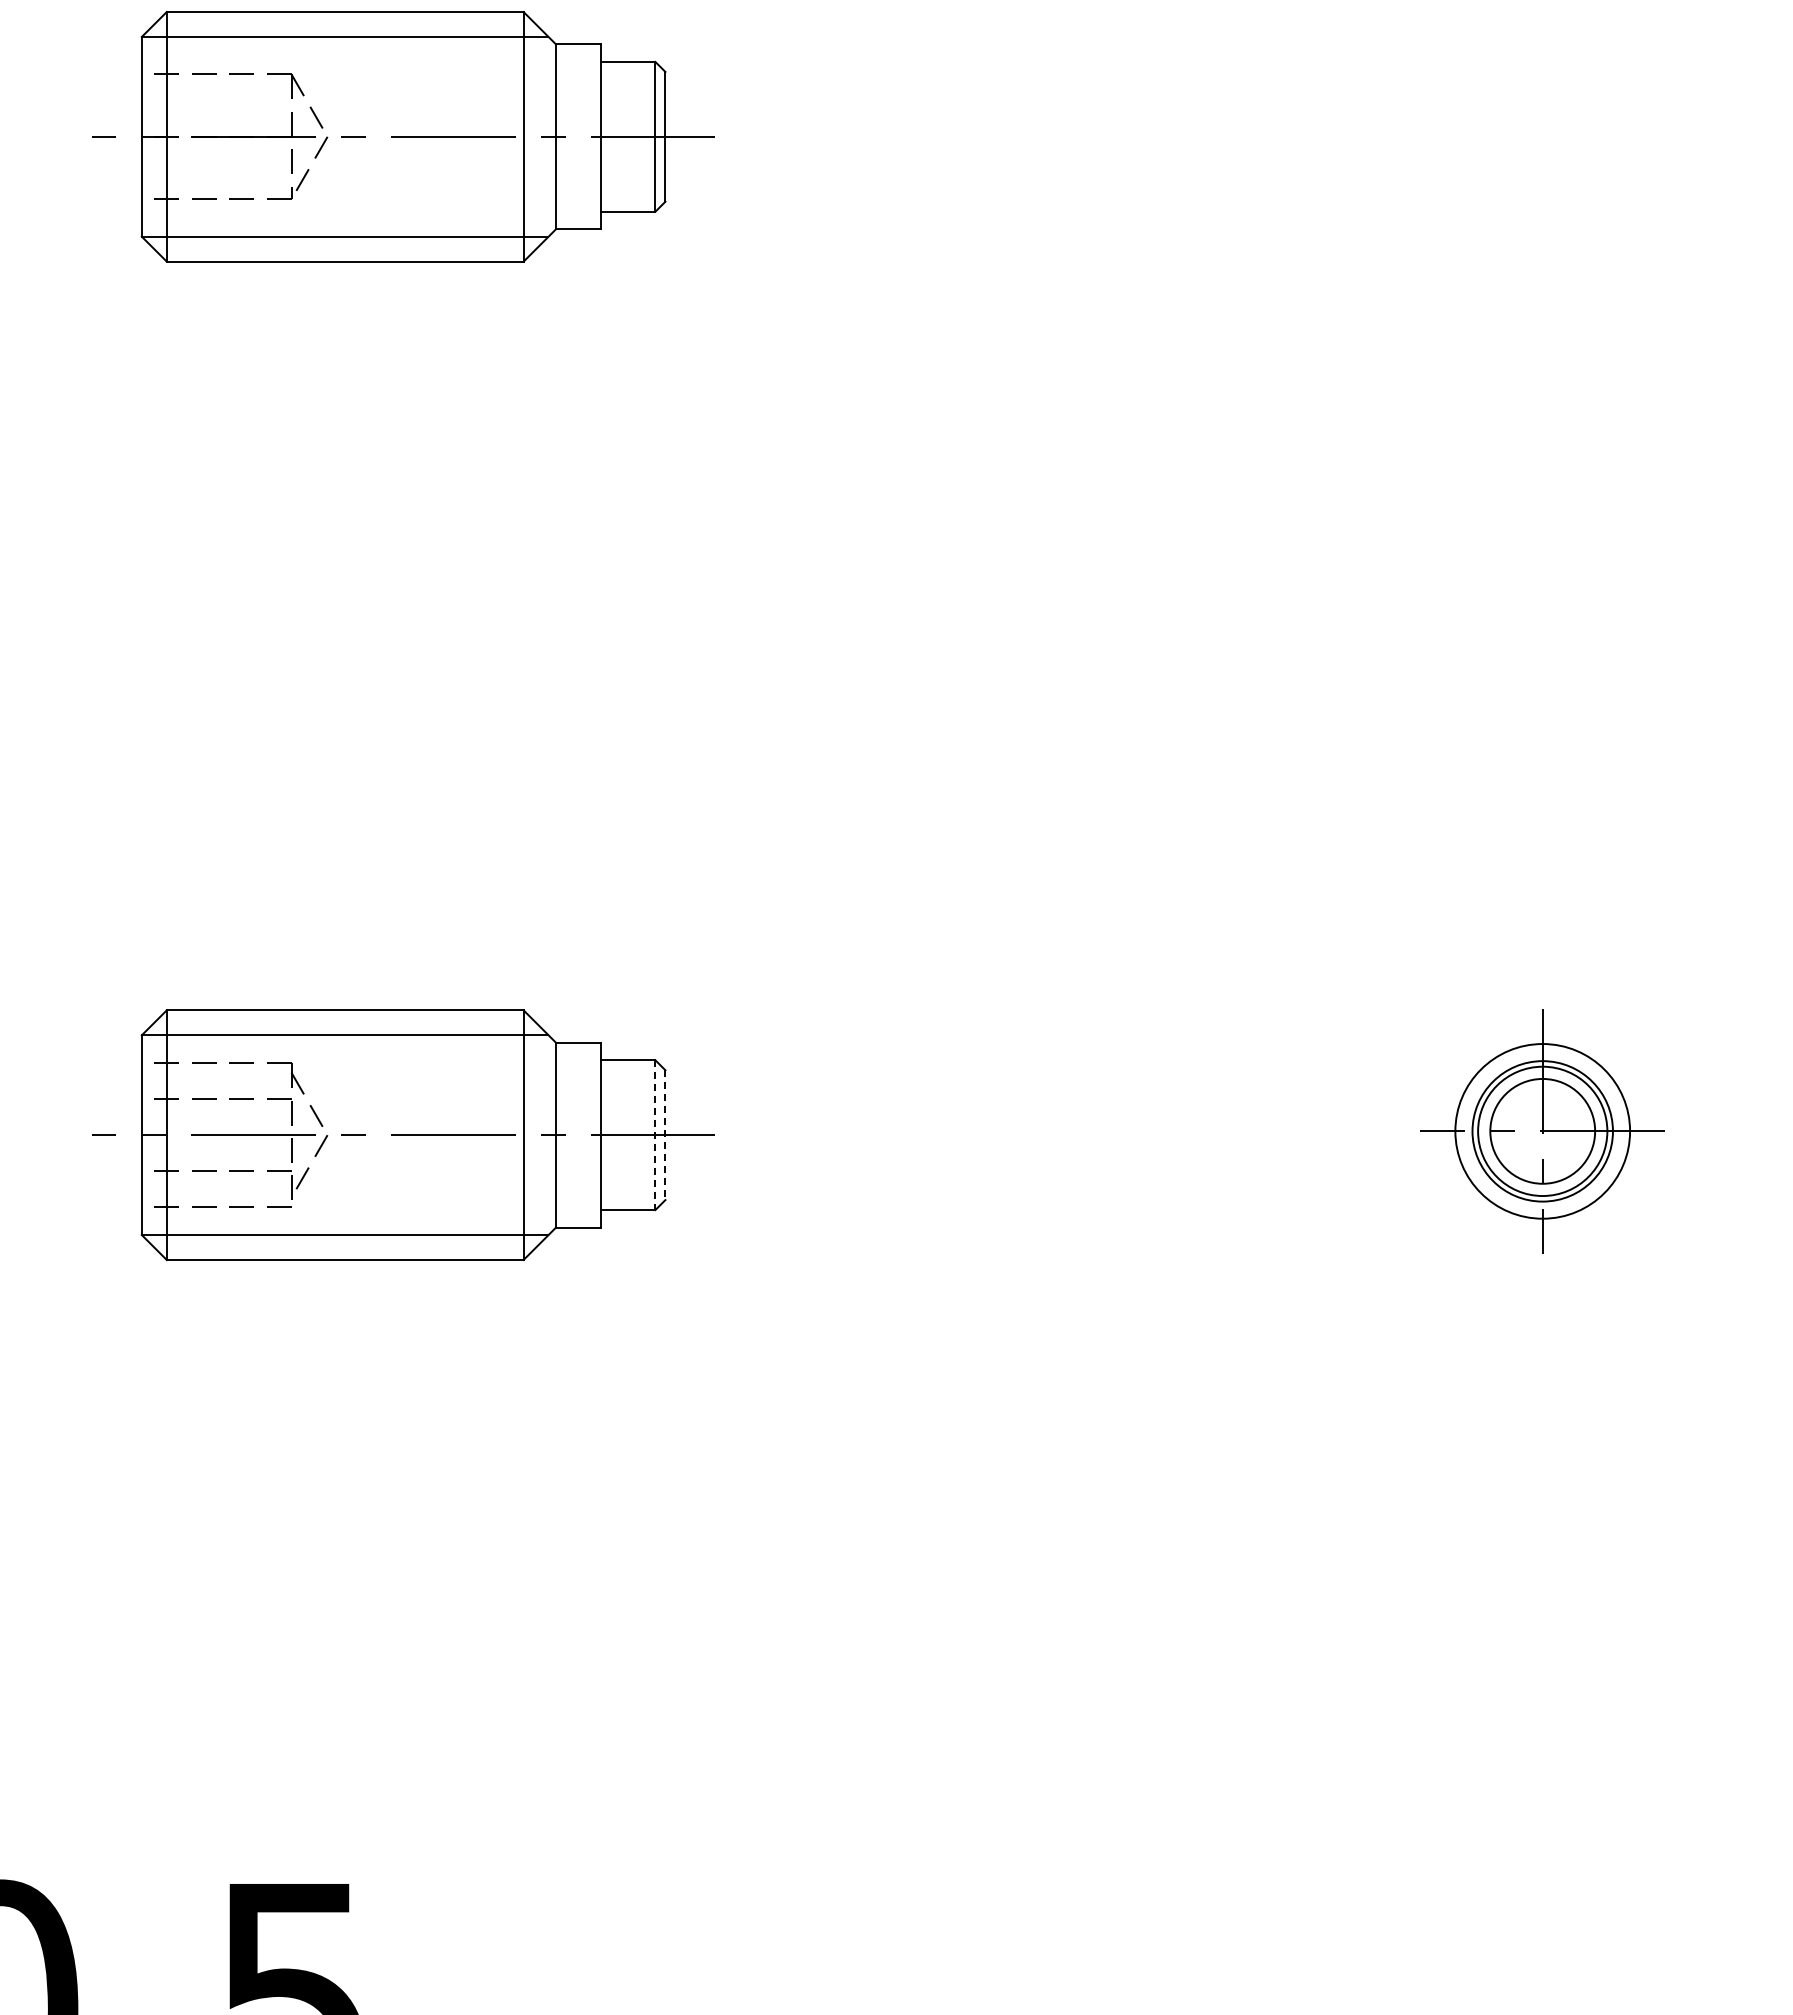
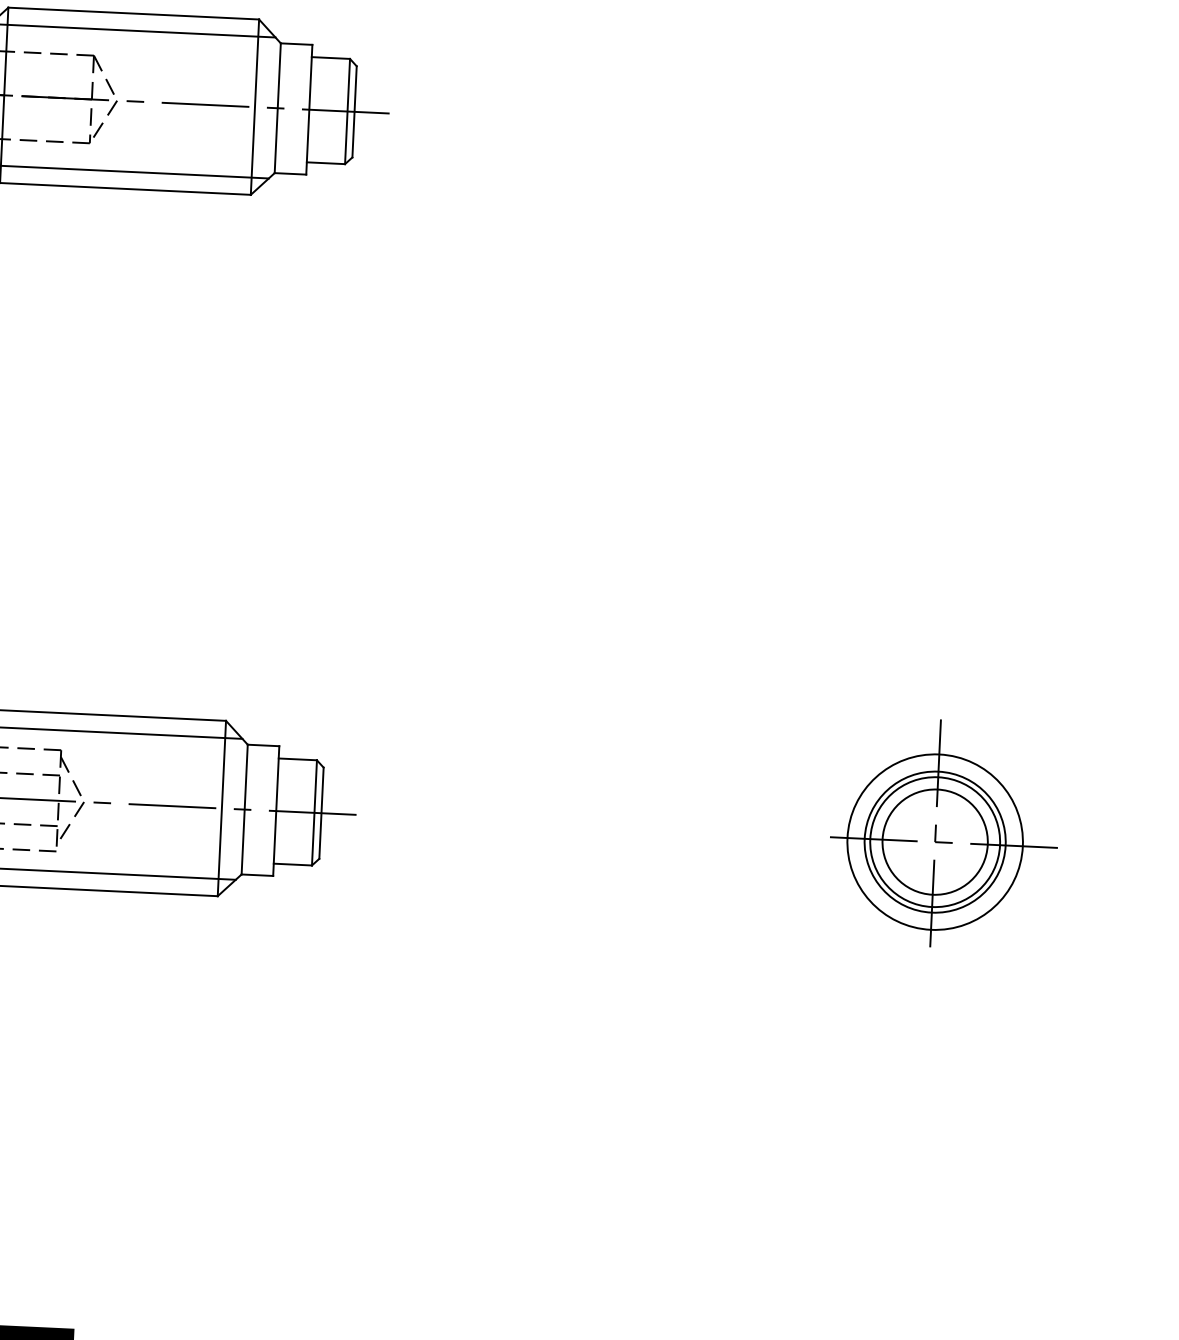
part: (1551, 1122) -> (944, 833), size x1.43
line: (655, 1135) -> (314, 813), dashed -> solid
line: (665, 1135) -> (321, 813), dashed -> solid

